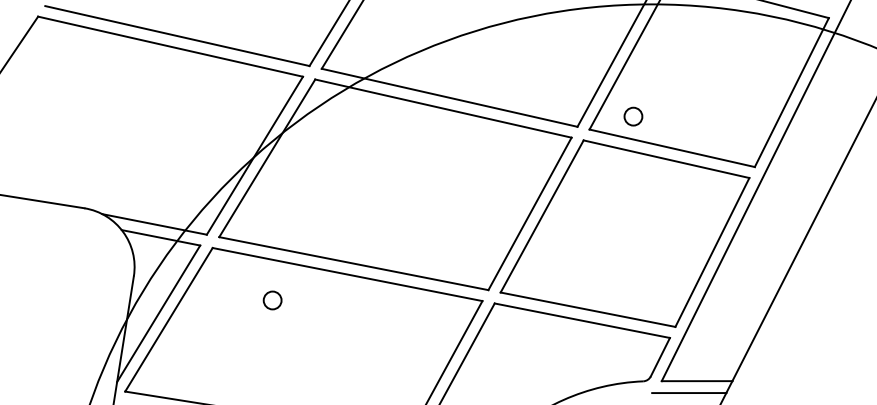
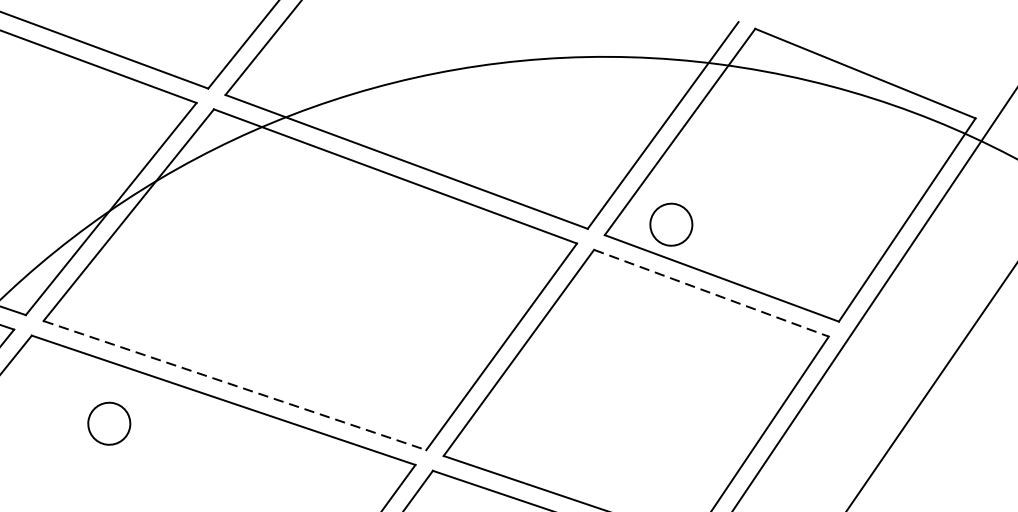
circle: (633, 116) -> (671, 224), size x1.6
line: (666, 159) -> (711, 293), solid -> dashed
line: (354, 263) -> (235, 385), solid -> dashed
circle: (272, 300) -> (109, 423), size x1.6

